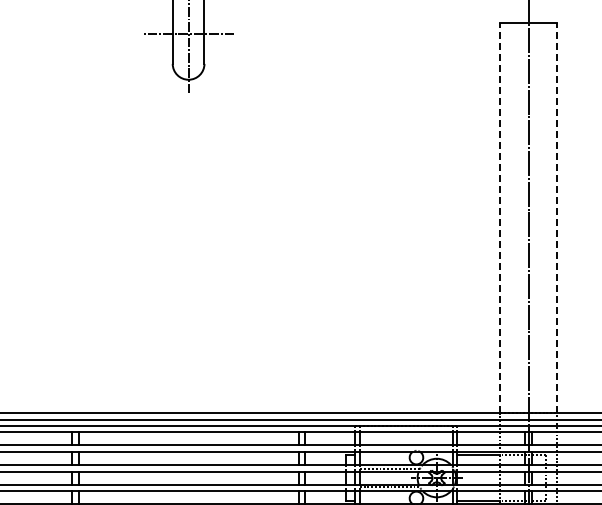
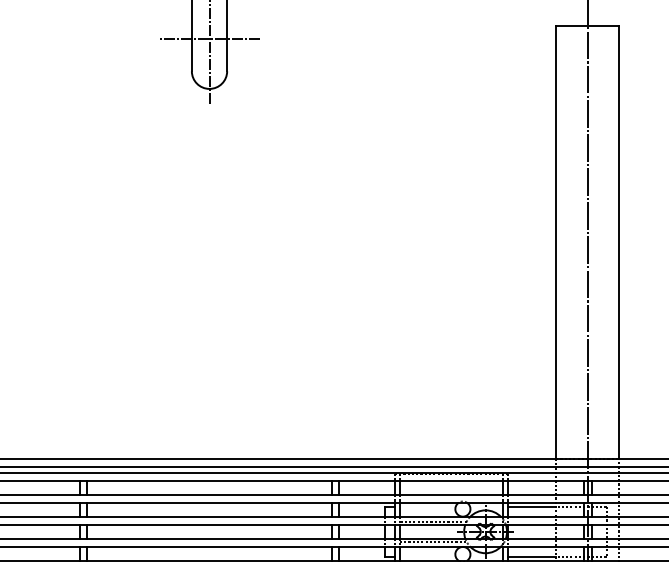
line: (500, 217) -> (556, 242), dashed -> solid
line: (557, 217) -> (619, 242), dashed -> solid

